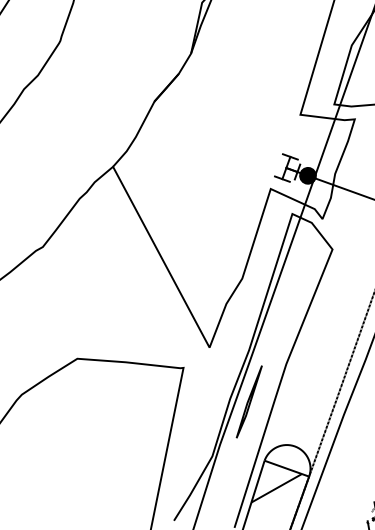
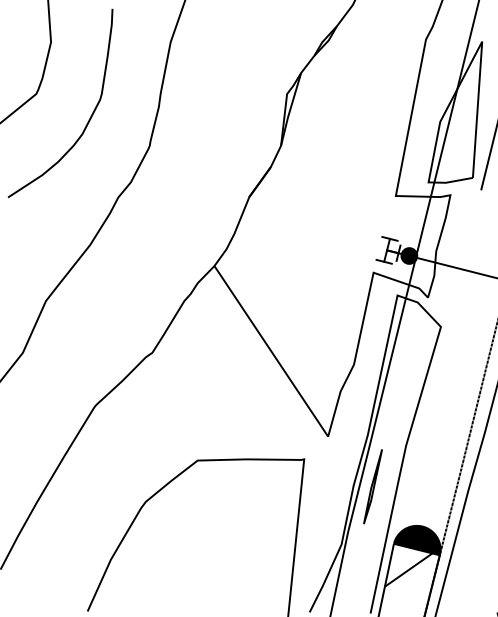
fill: (287, 459) -> (416, 540), added

